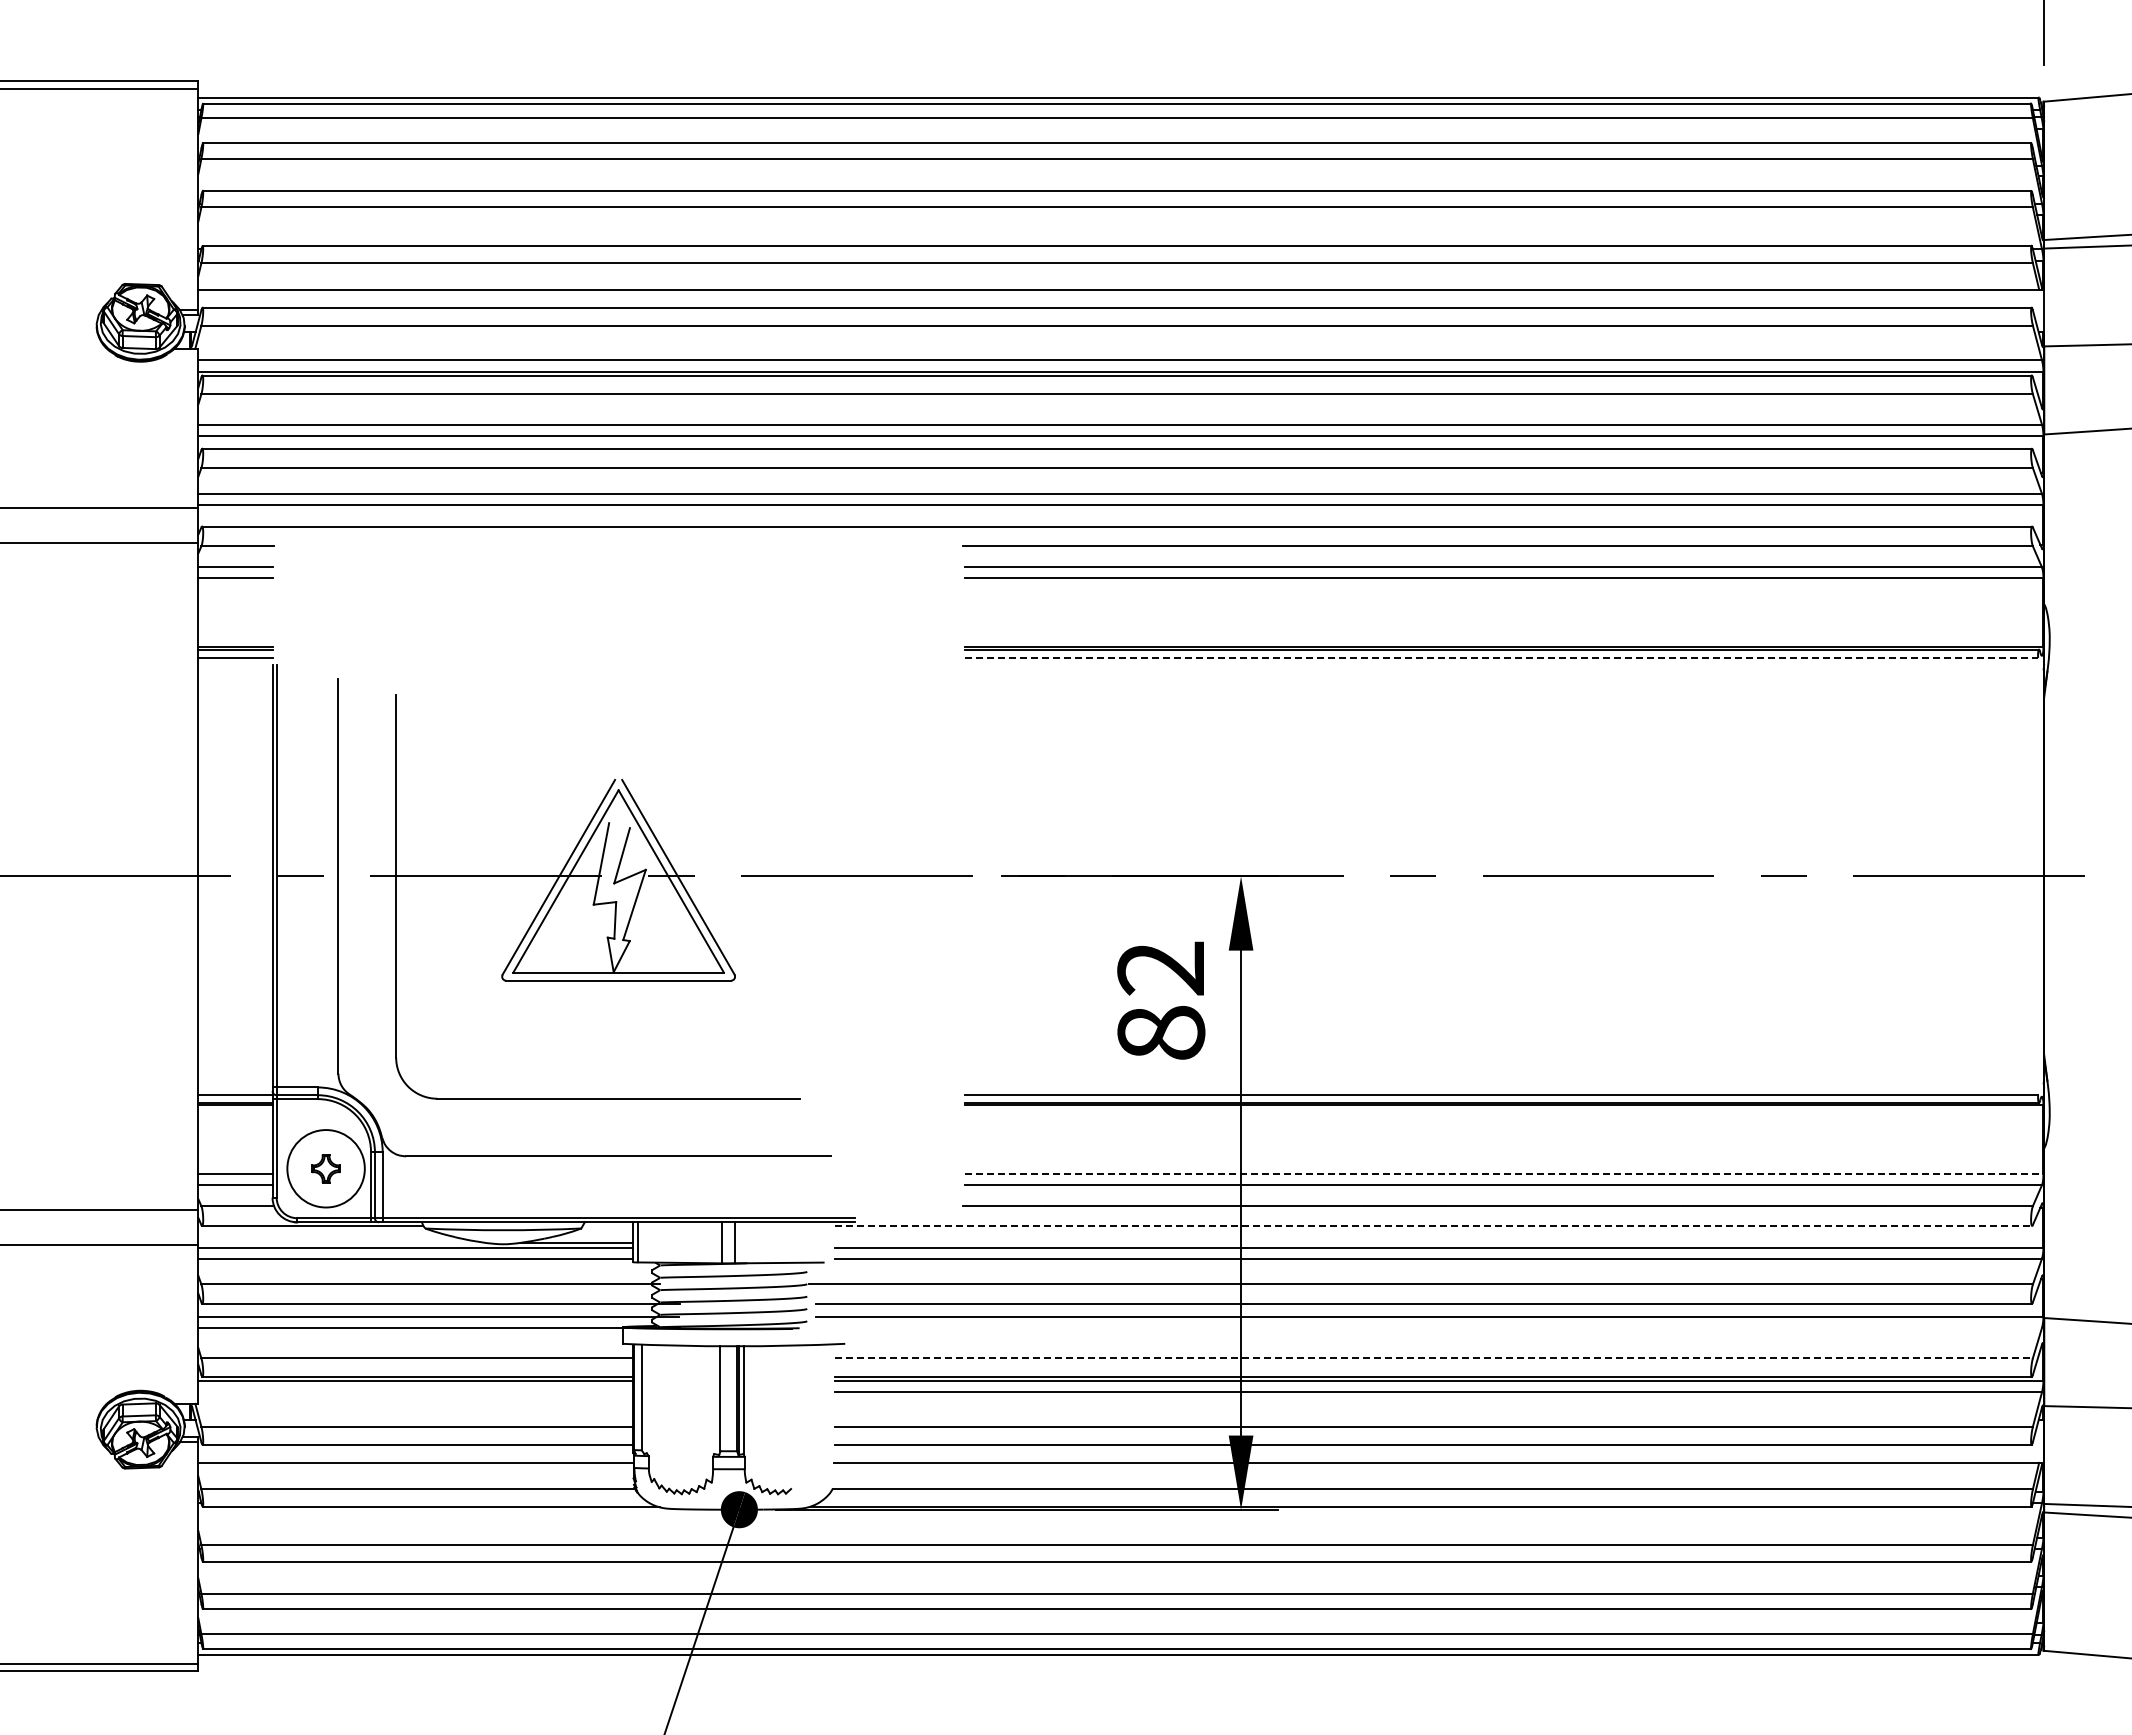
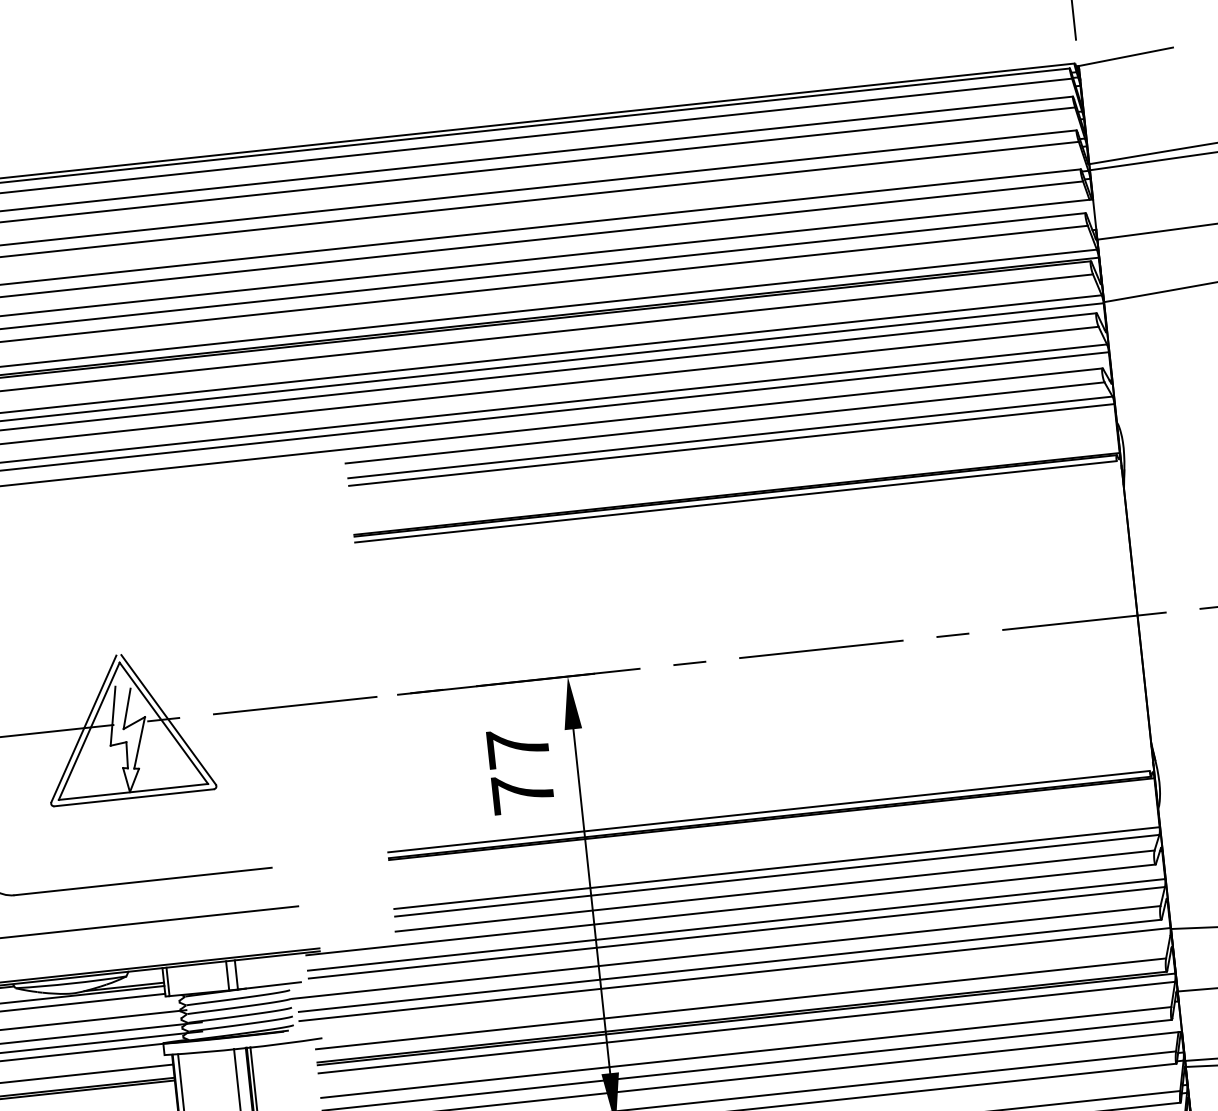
line: (1501, 657) -> (735, 501), dashed -> solid
text: (1161, 1000) -> (520, 770), 82 -> 77
line: (1504, 1174) -> (777, 868), dashed -> solid
line: (1434, 1225) -> (731, 909), dashed -> solid
line: (1434, 1358) -> (741, 1003), dashed -> solid

